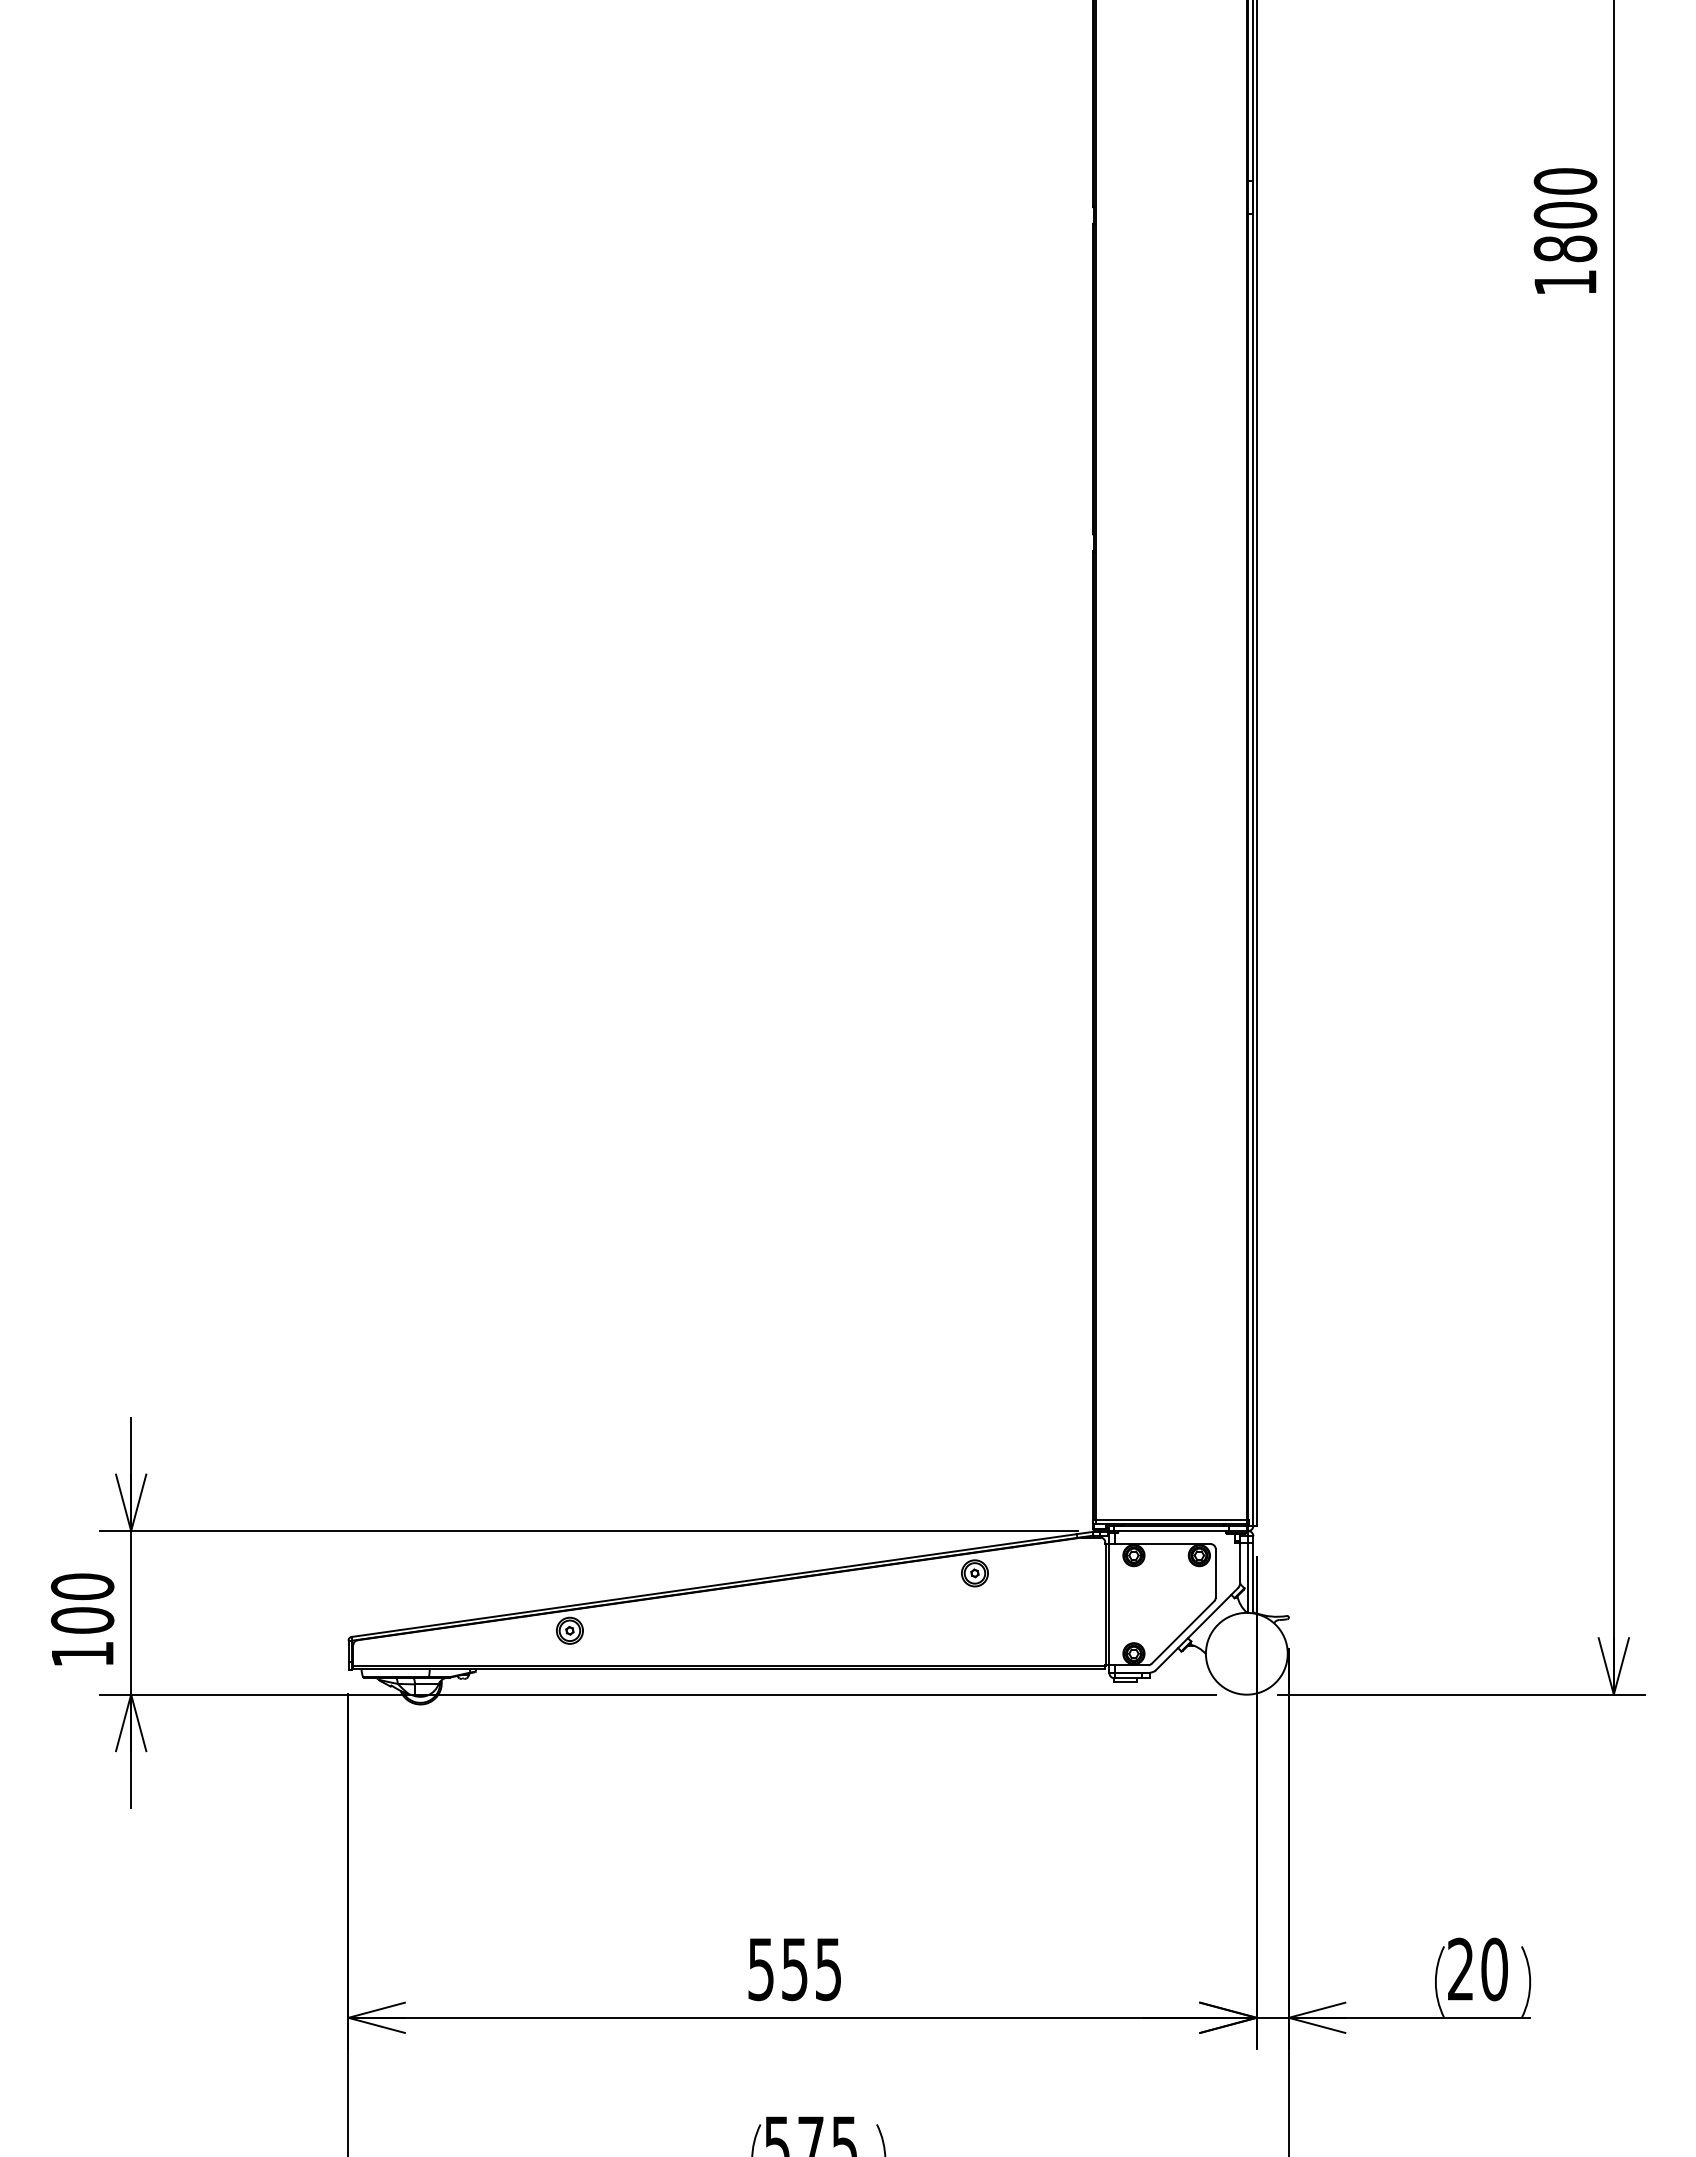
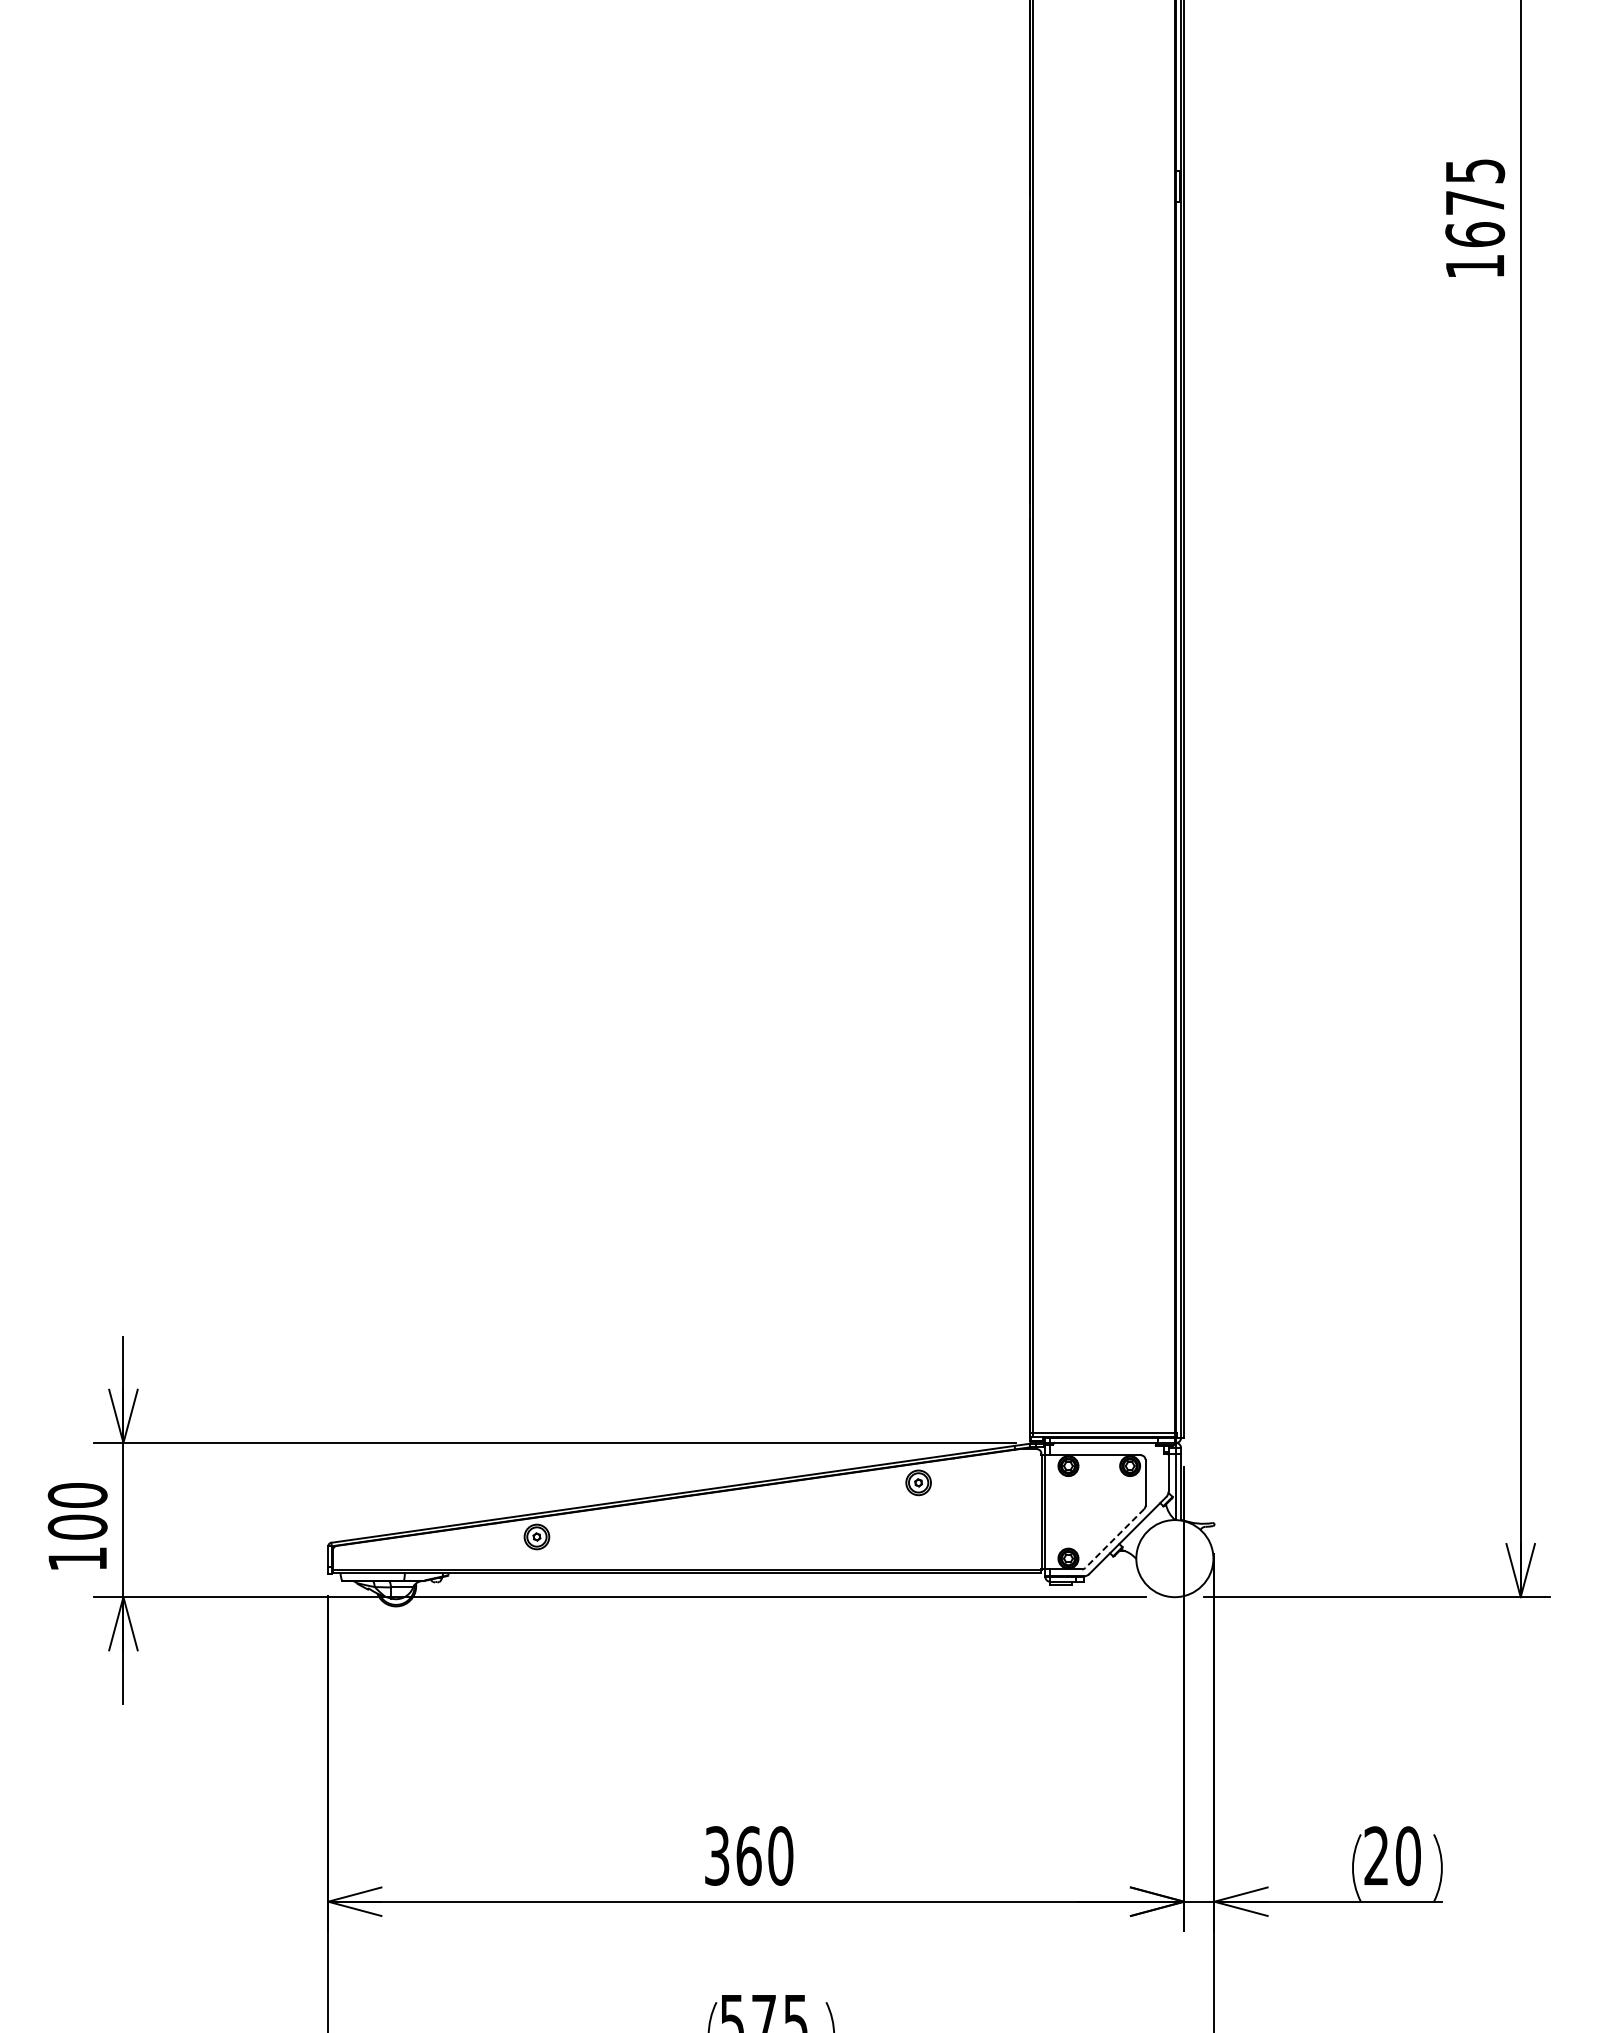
text: (1565, 215) -> (1475, 203), 1800 -> 1675
line: (1182, 1632) -> (1114, 1538), solid -> dashed
text: (795, 1969) -> (749, 1856), 555 -> 360

